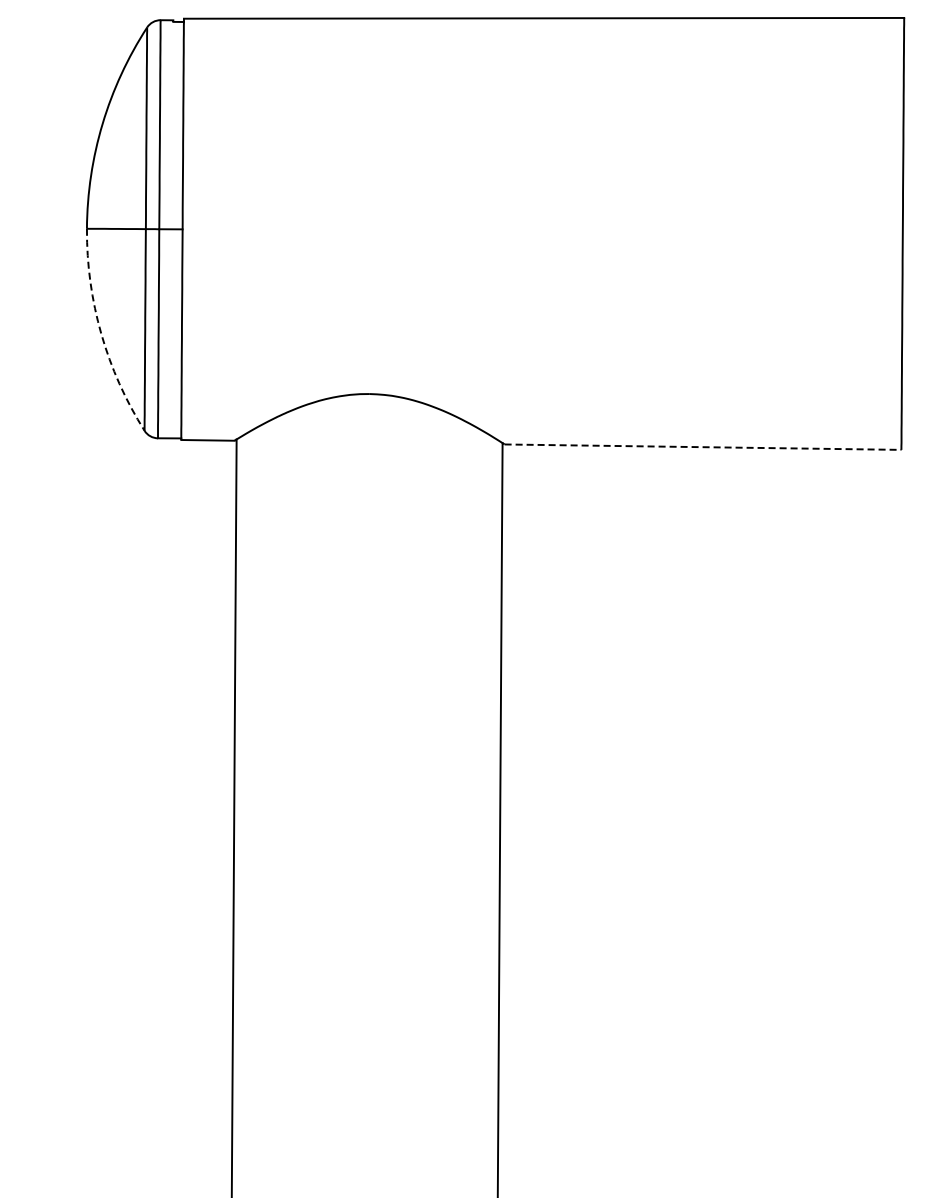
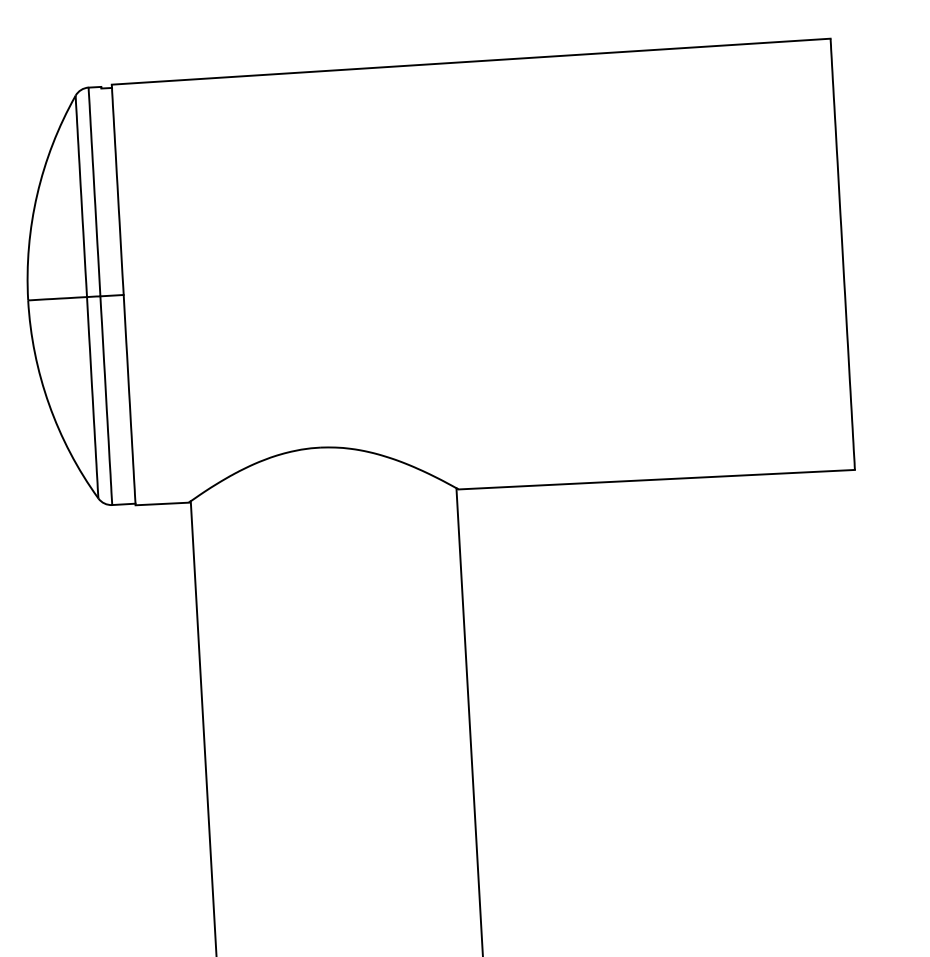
arc: (101, 333) -> (49, 404), dashed -> solid
line: (703, 447) -> (657, 479), dashed -> solid

